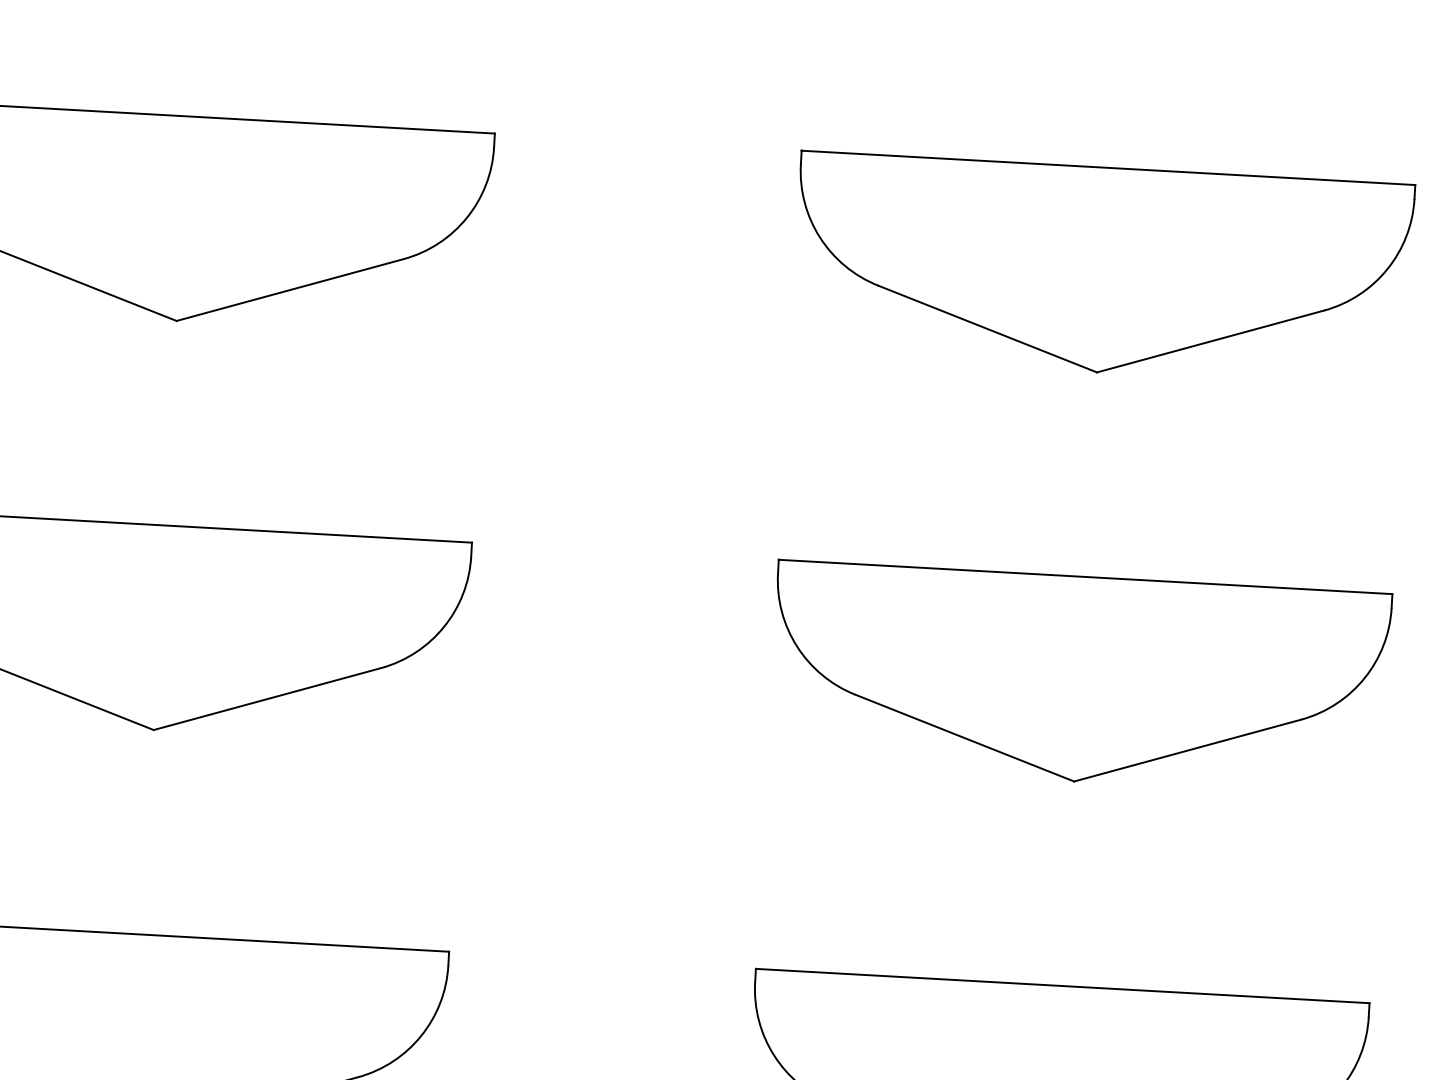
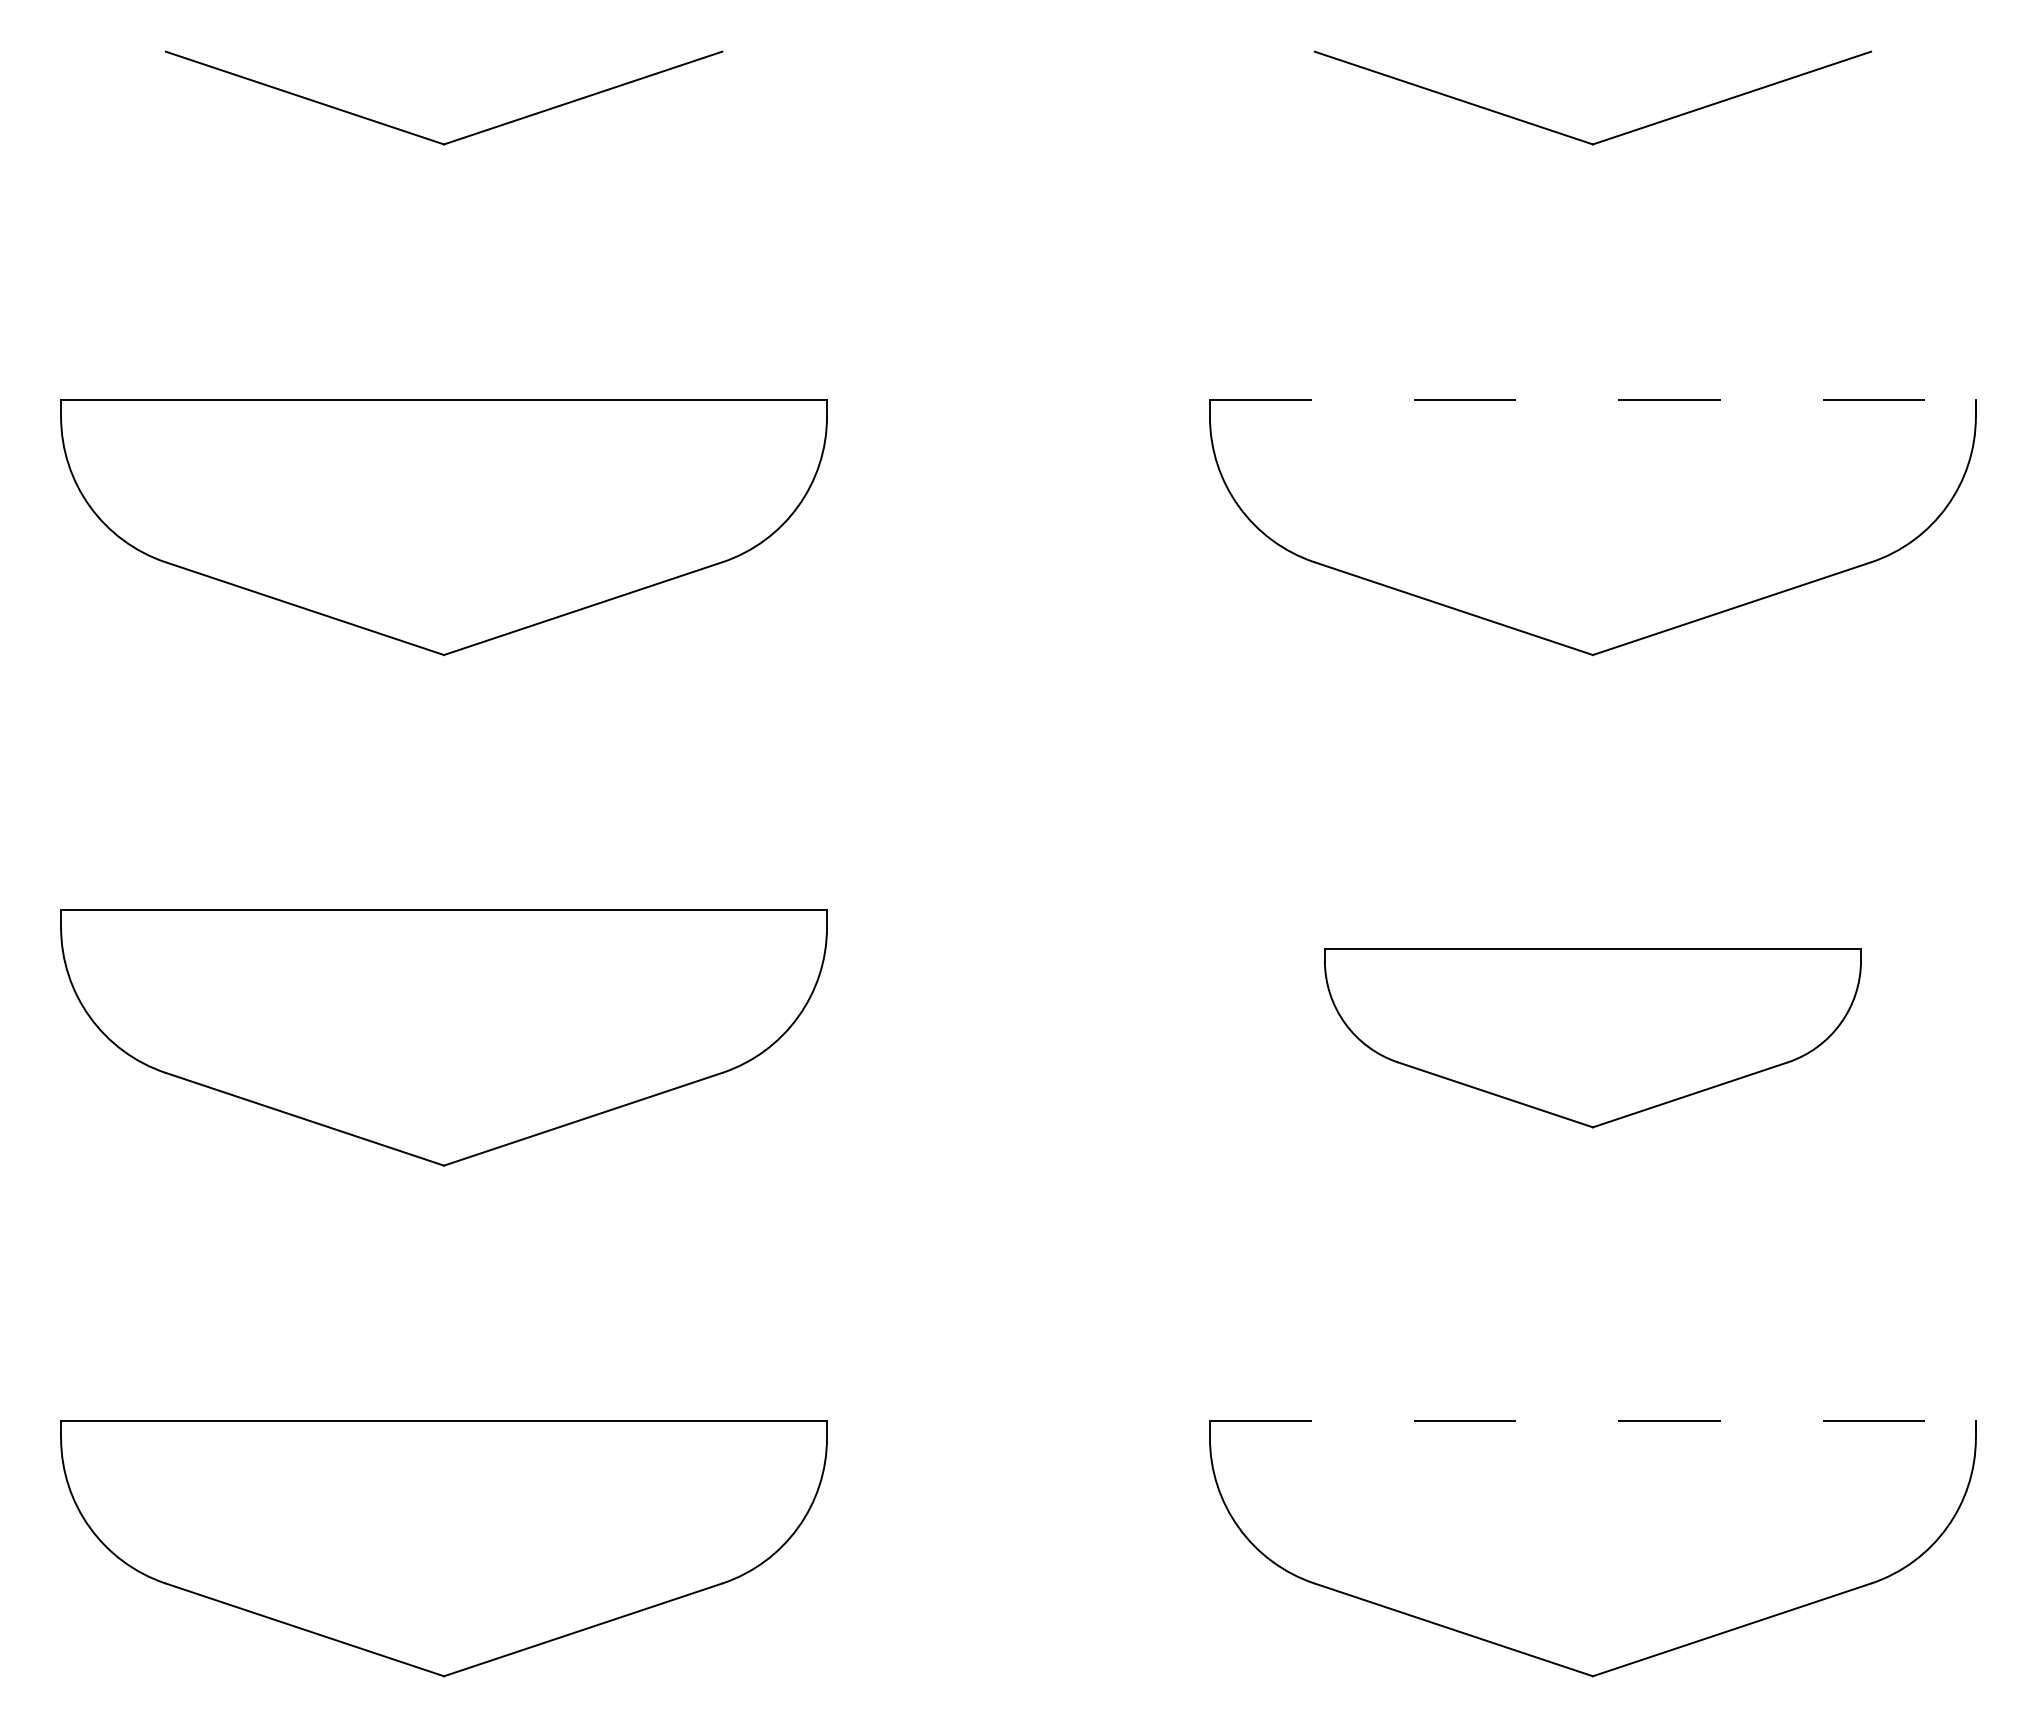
line: (1108, 167) -> (1592, 399), solid -> dashed
part: (1079, 678) -> (1592, 1037), size x0.7
line: (1062, 985) -> (1592, 1420), solid -> dashed

